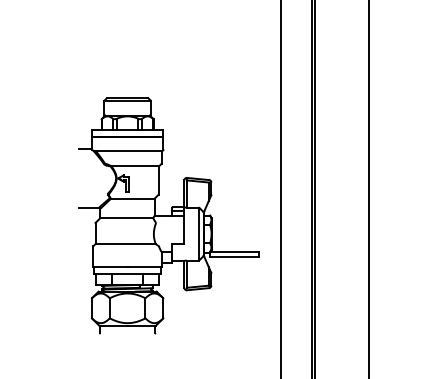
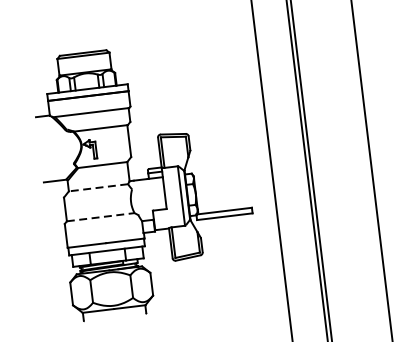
line: (126, 218) -> (98, 188), solid -> dashed
line: (126, 244) -> (101, 217), solid -> dashed

